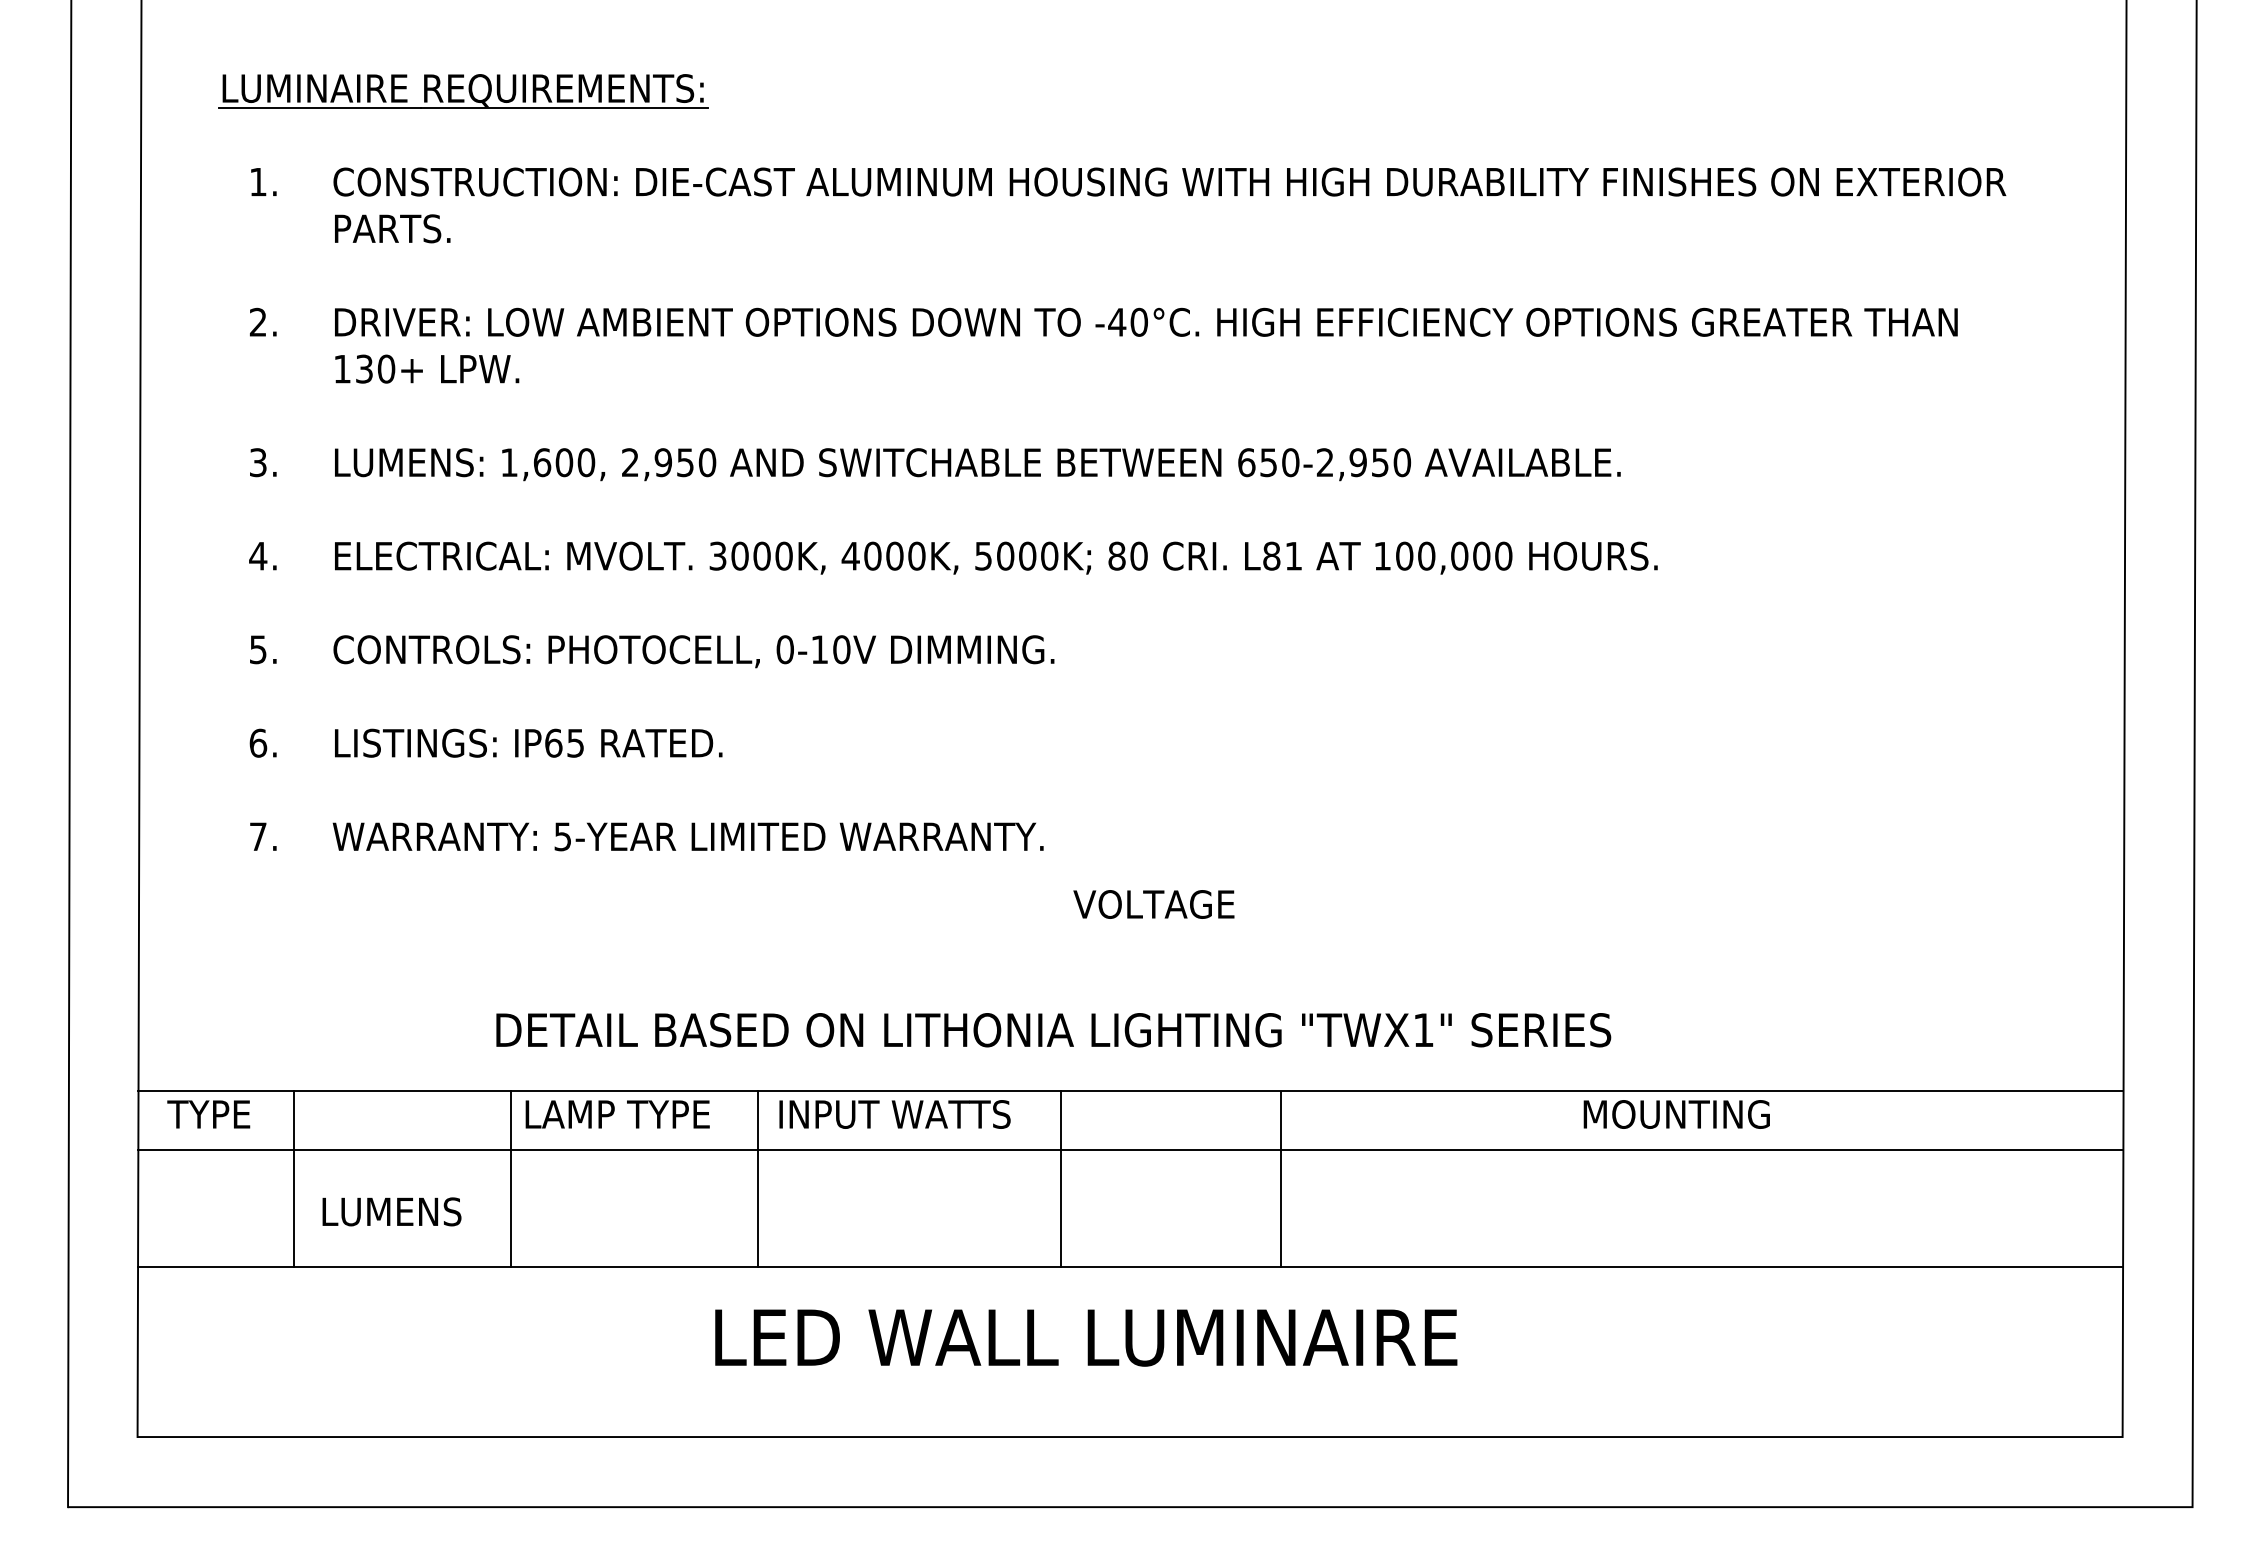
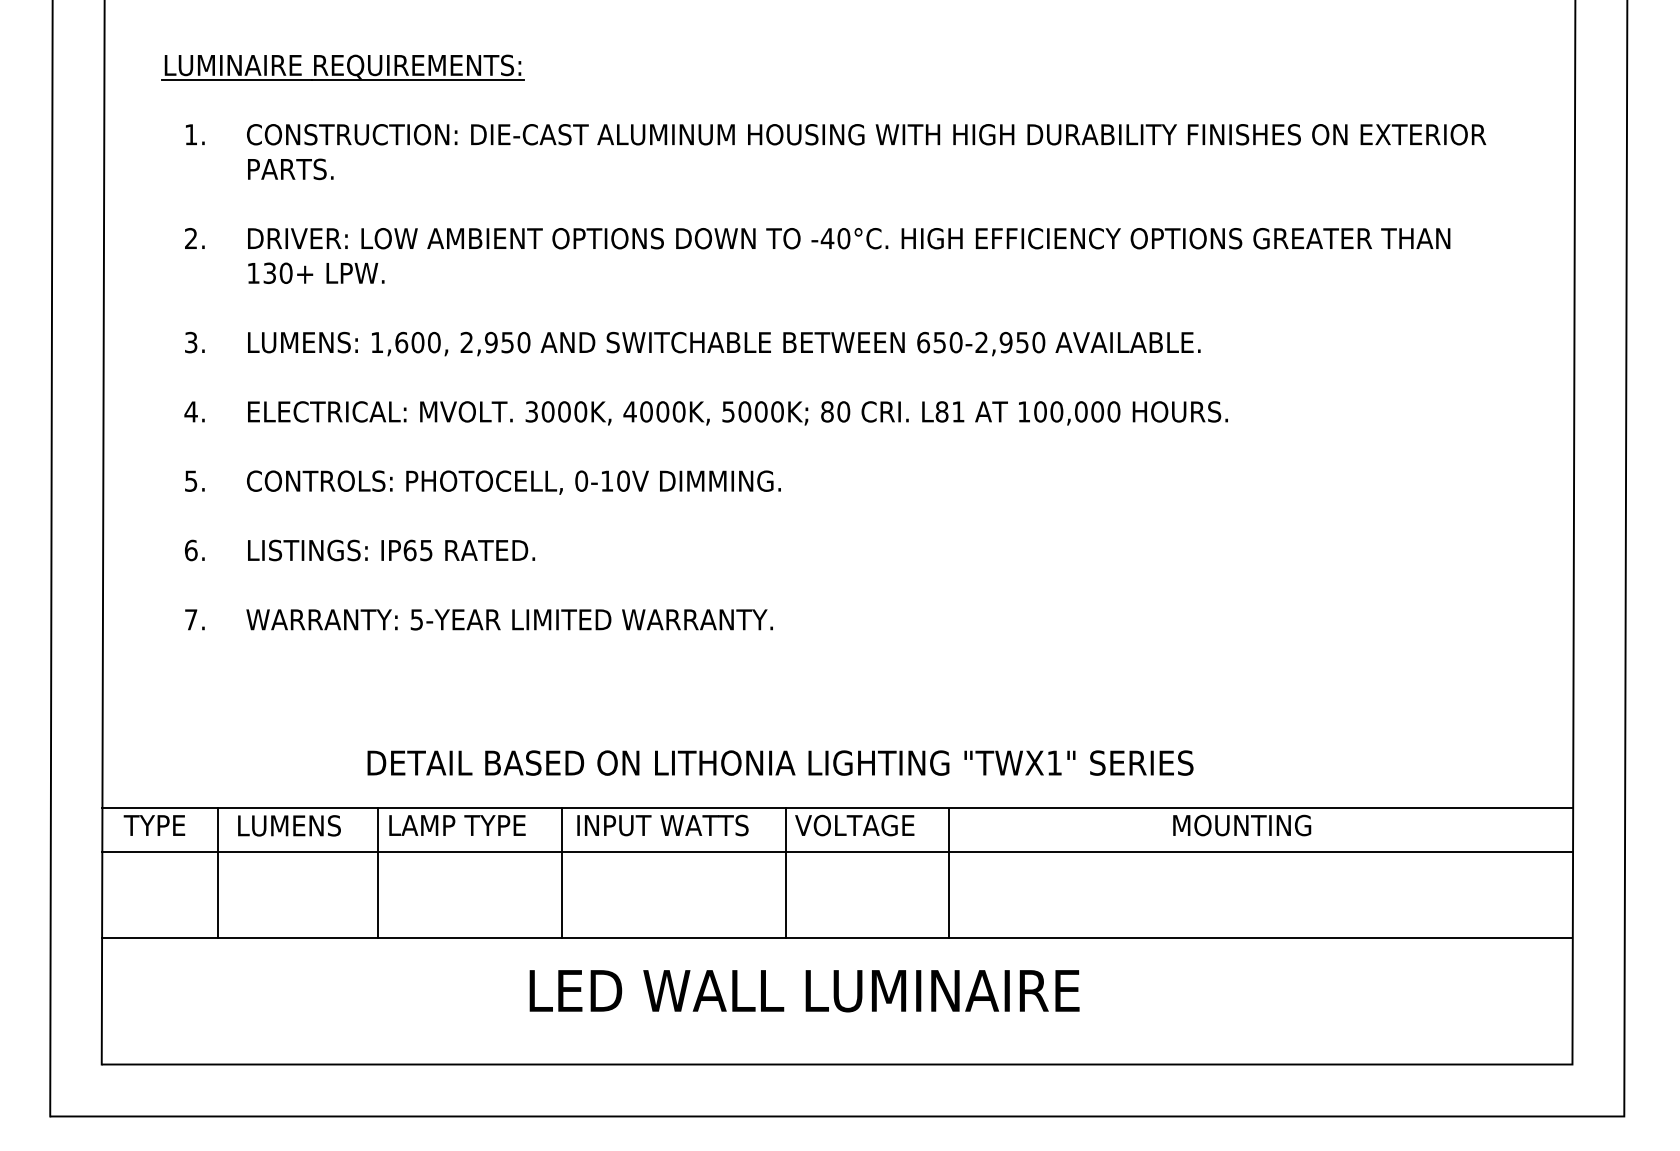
text: (1153, 904) -> (854, 825), moved
text: (391, 1211) -> (289, 825), moved

